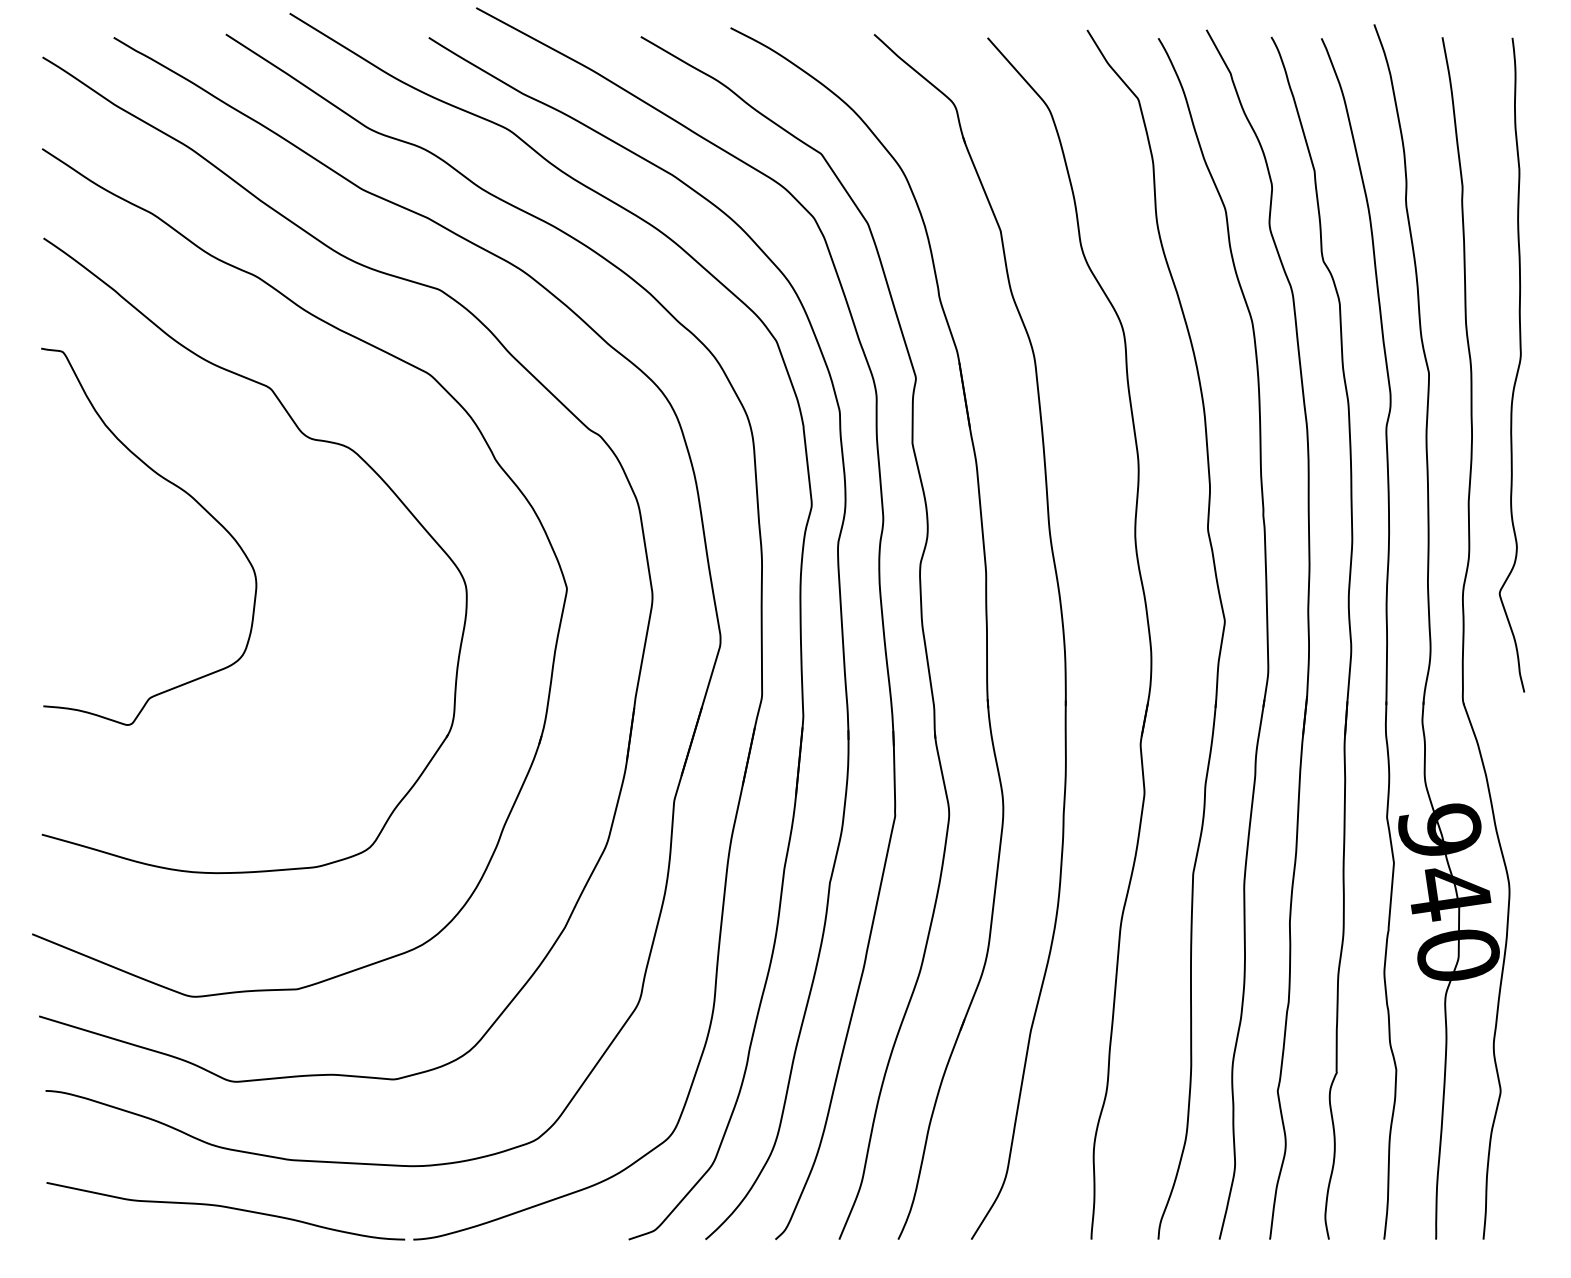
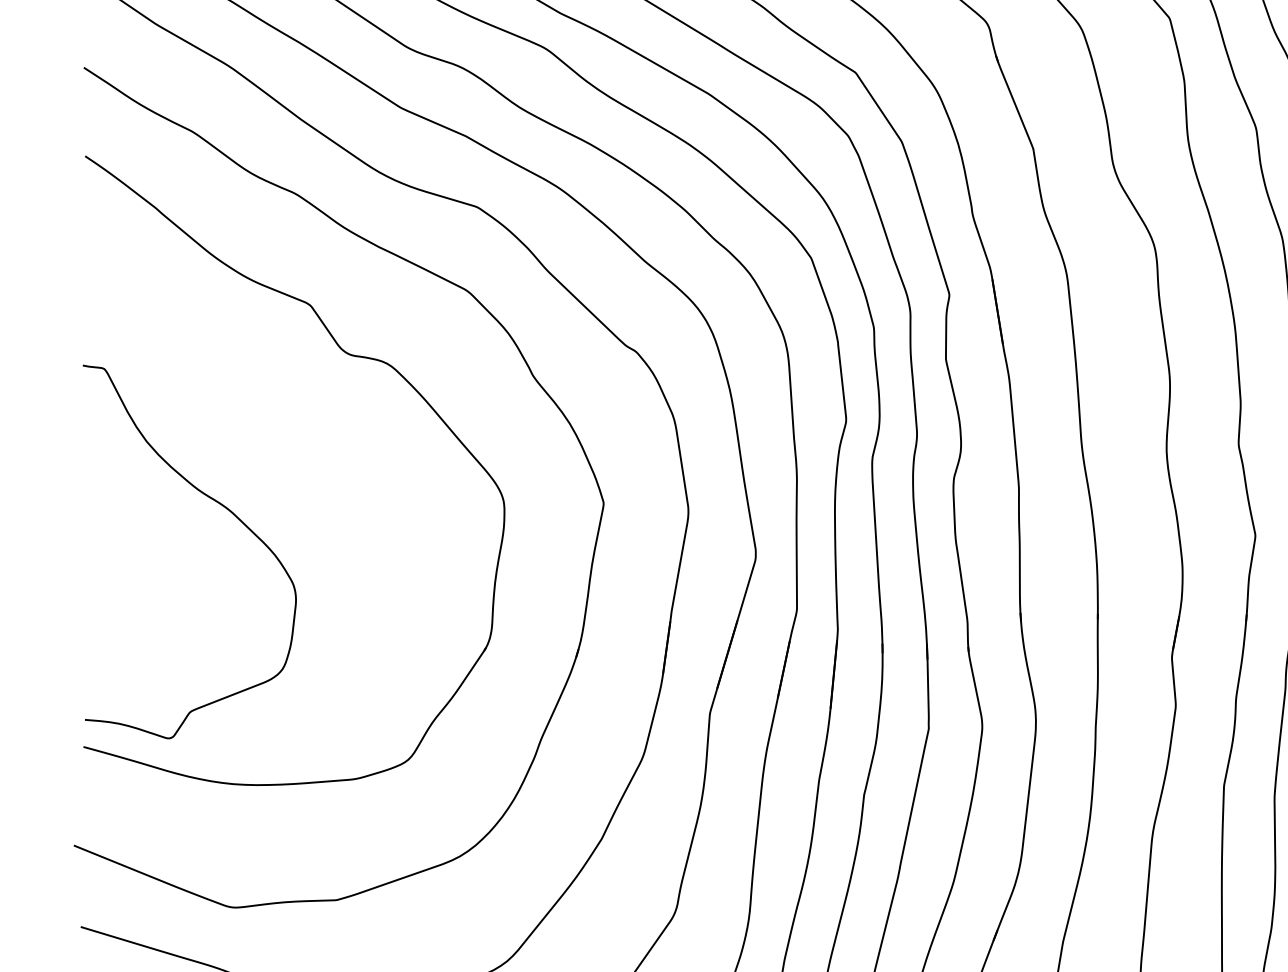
curve: (181, 490) -> (221, 506), moved

